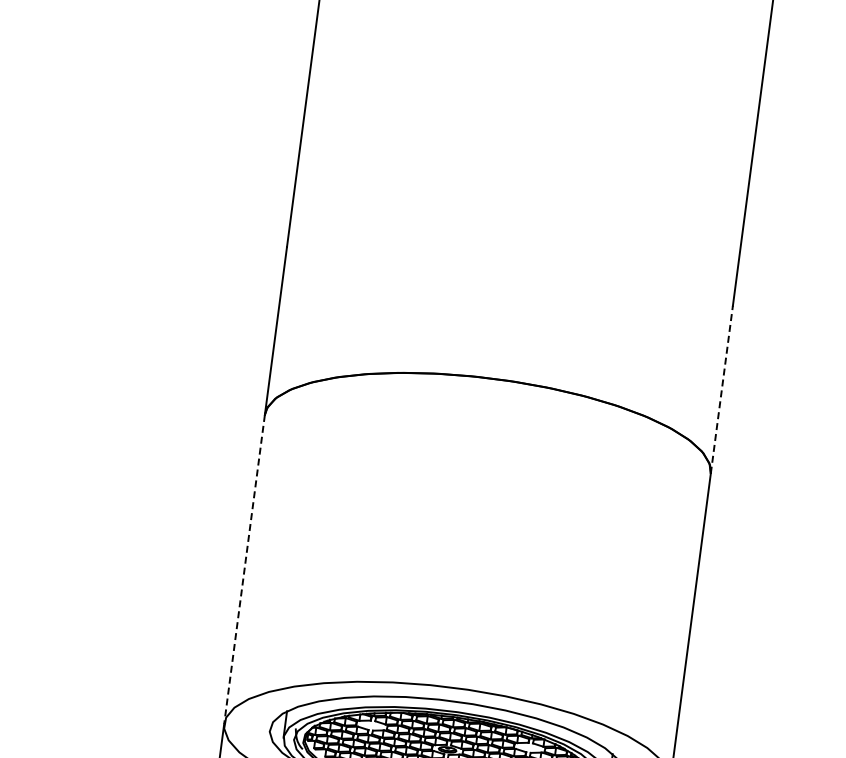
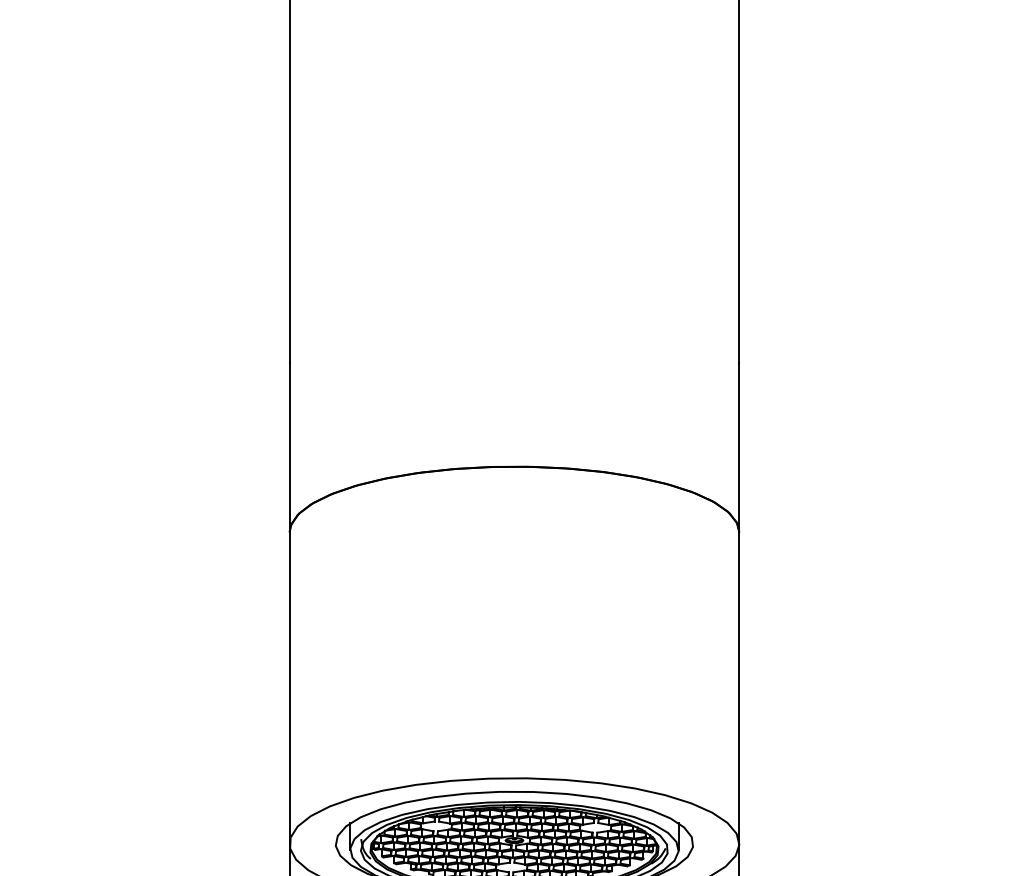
line: (722, 389) -> (739, 447), dashed -> solid
line: (244, 569) -> (289, 688), dashed -> solid

